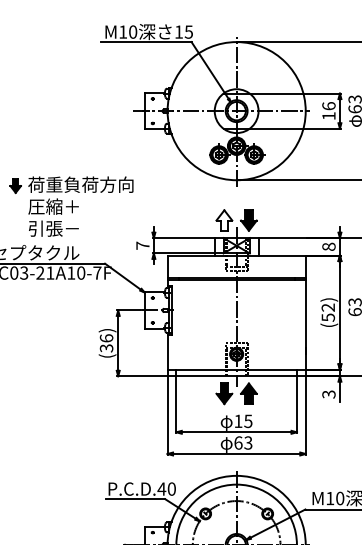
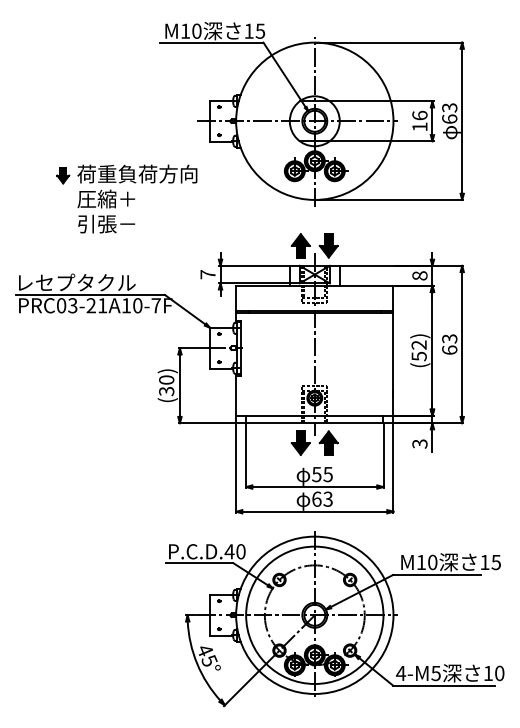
part: (71, 206) -> (126, 198), moved
fill: (224, 220) -> (300, 245), added
text: (106, 337) -> (166, 379), (36) -> (30)
text: (238, 421) -> (316, 474), 15 -> 55

